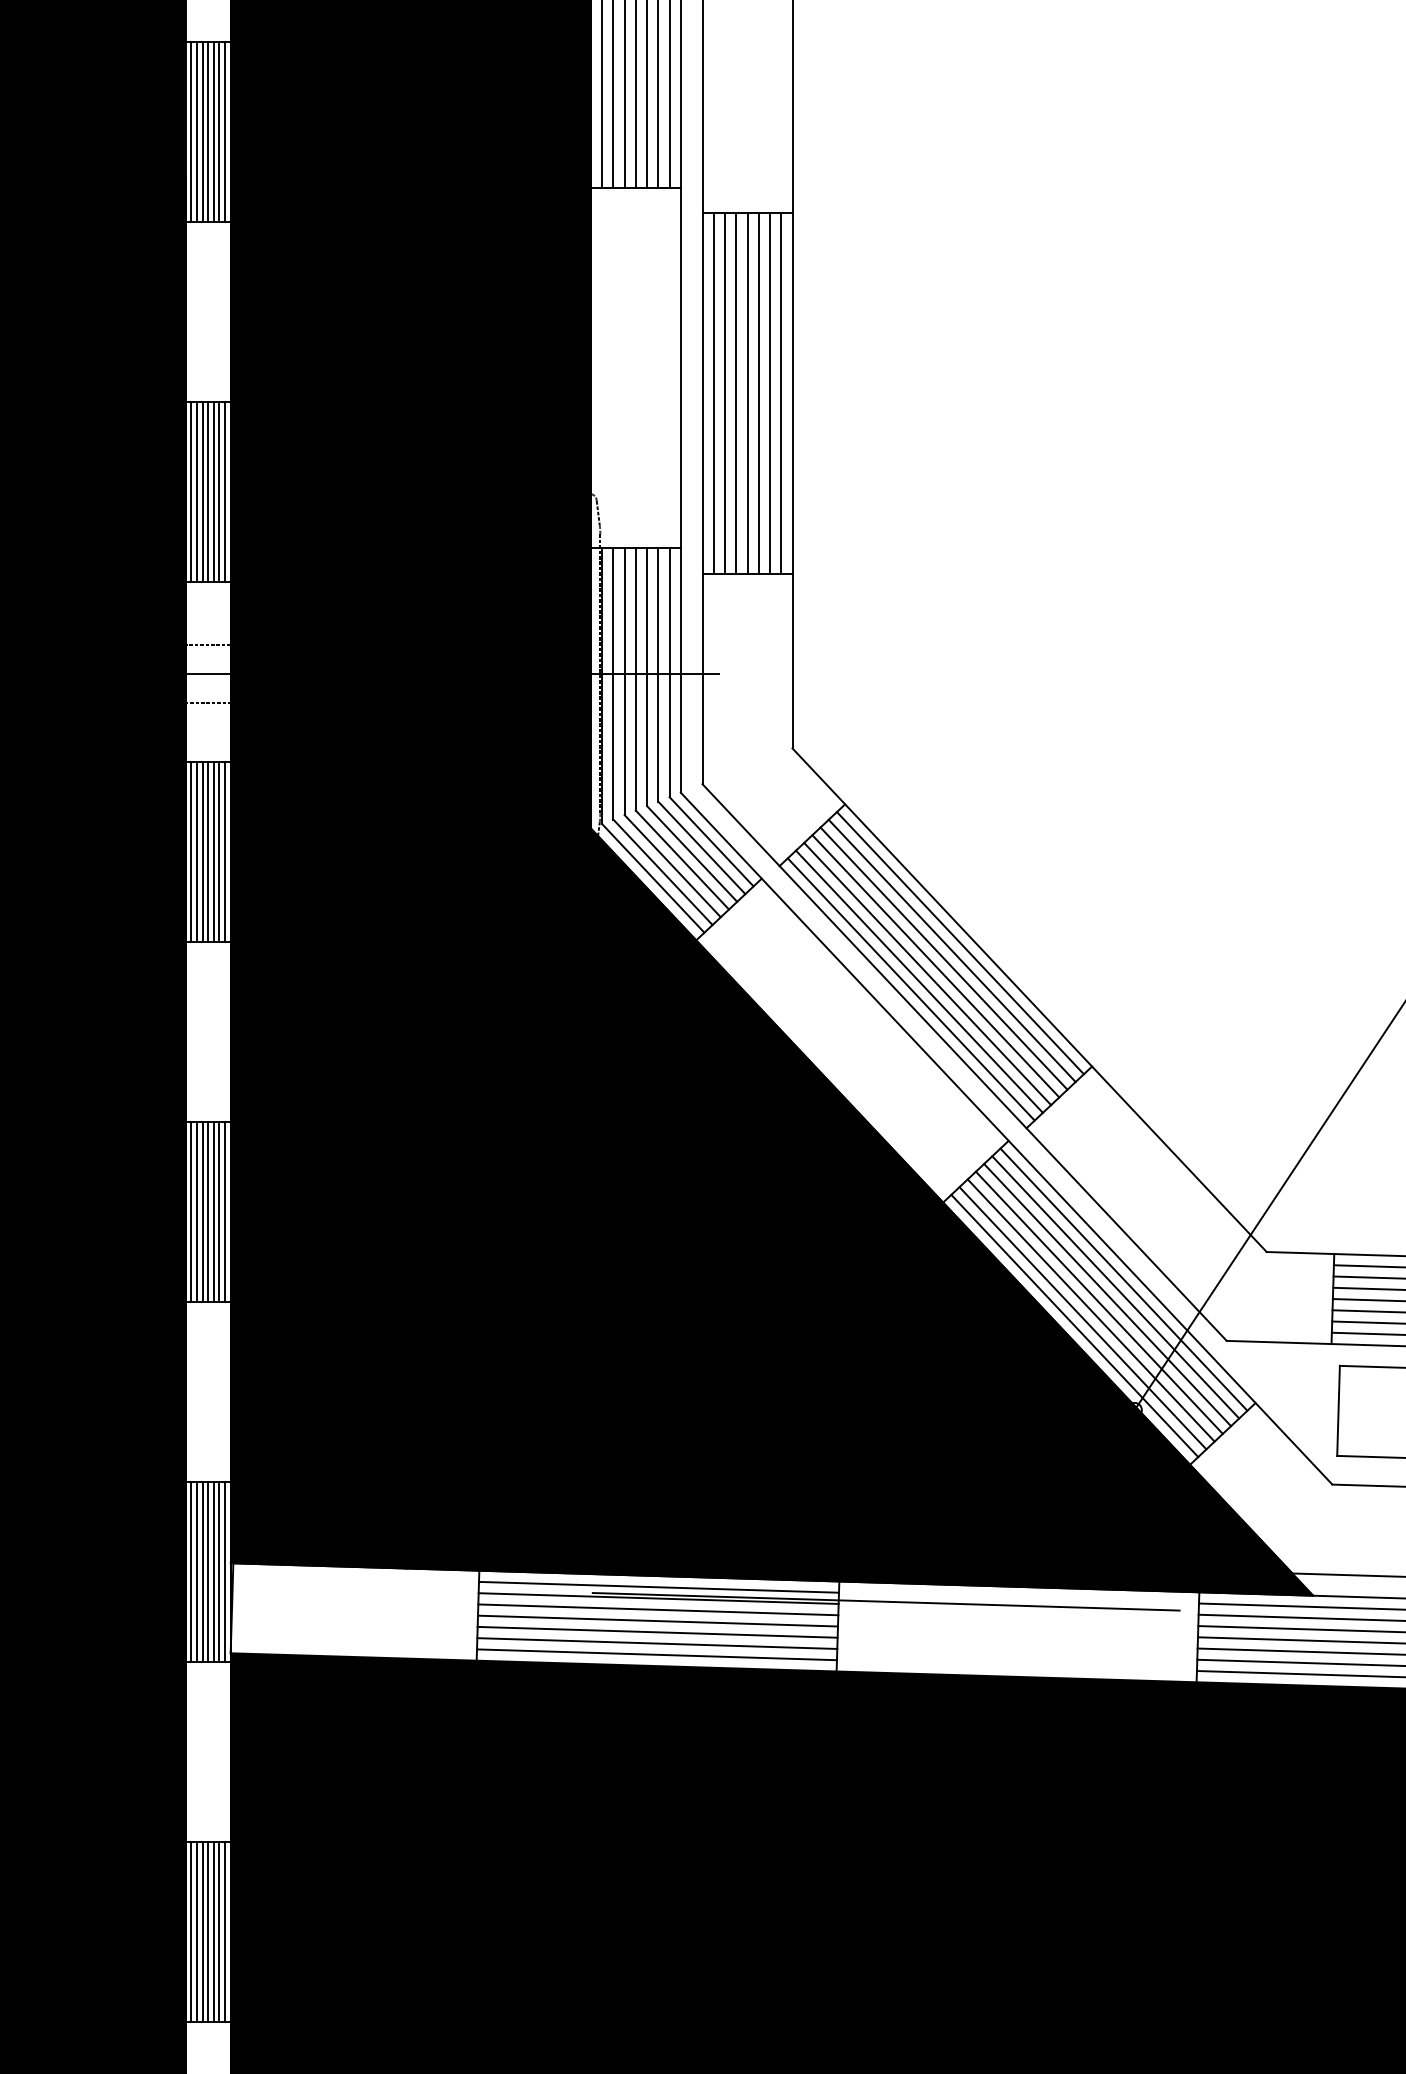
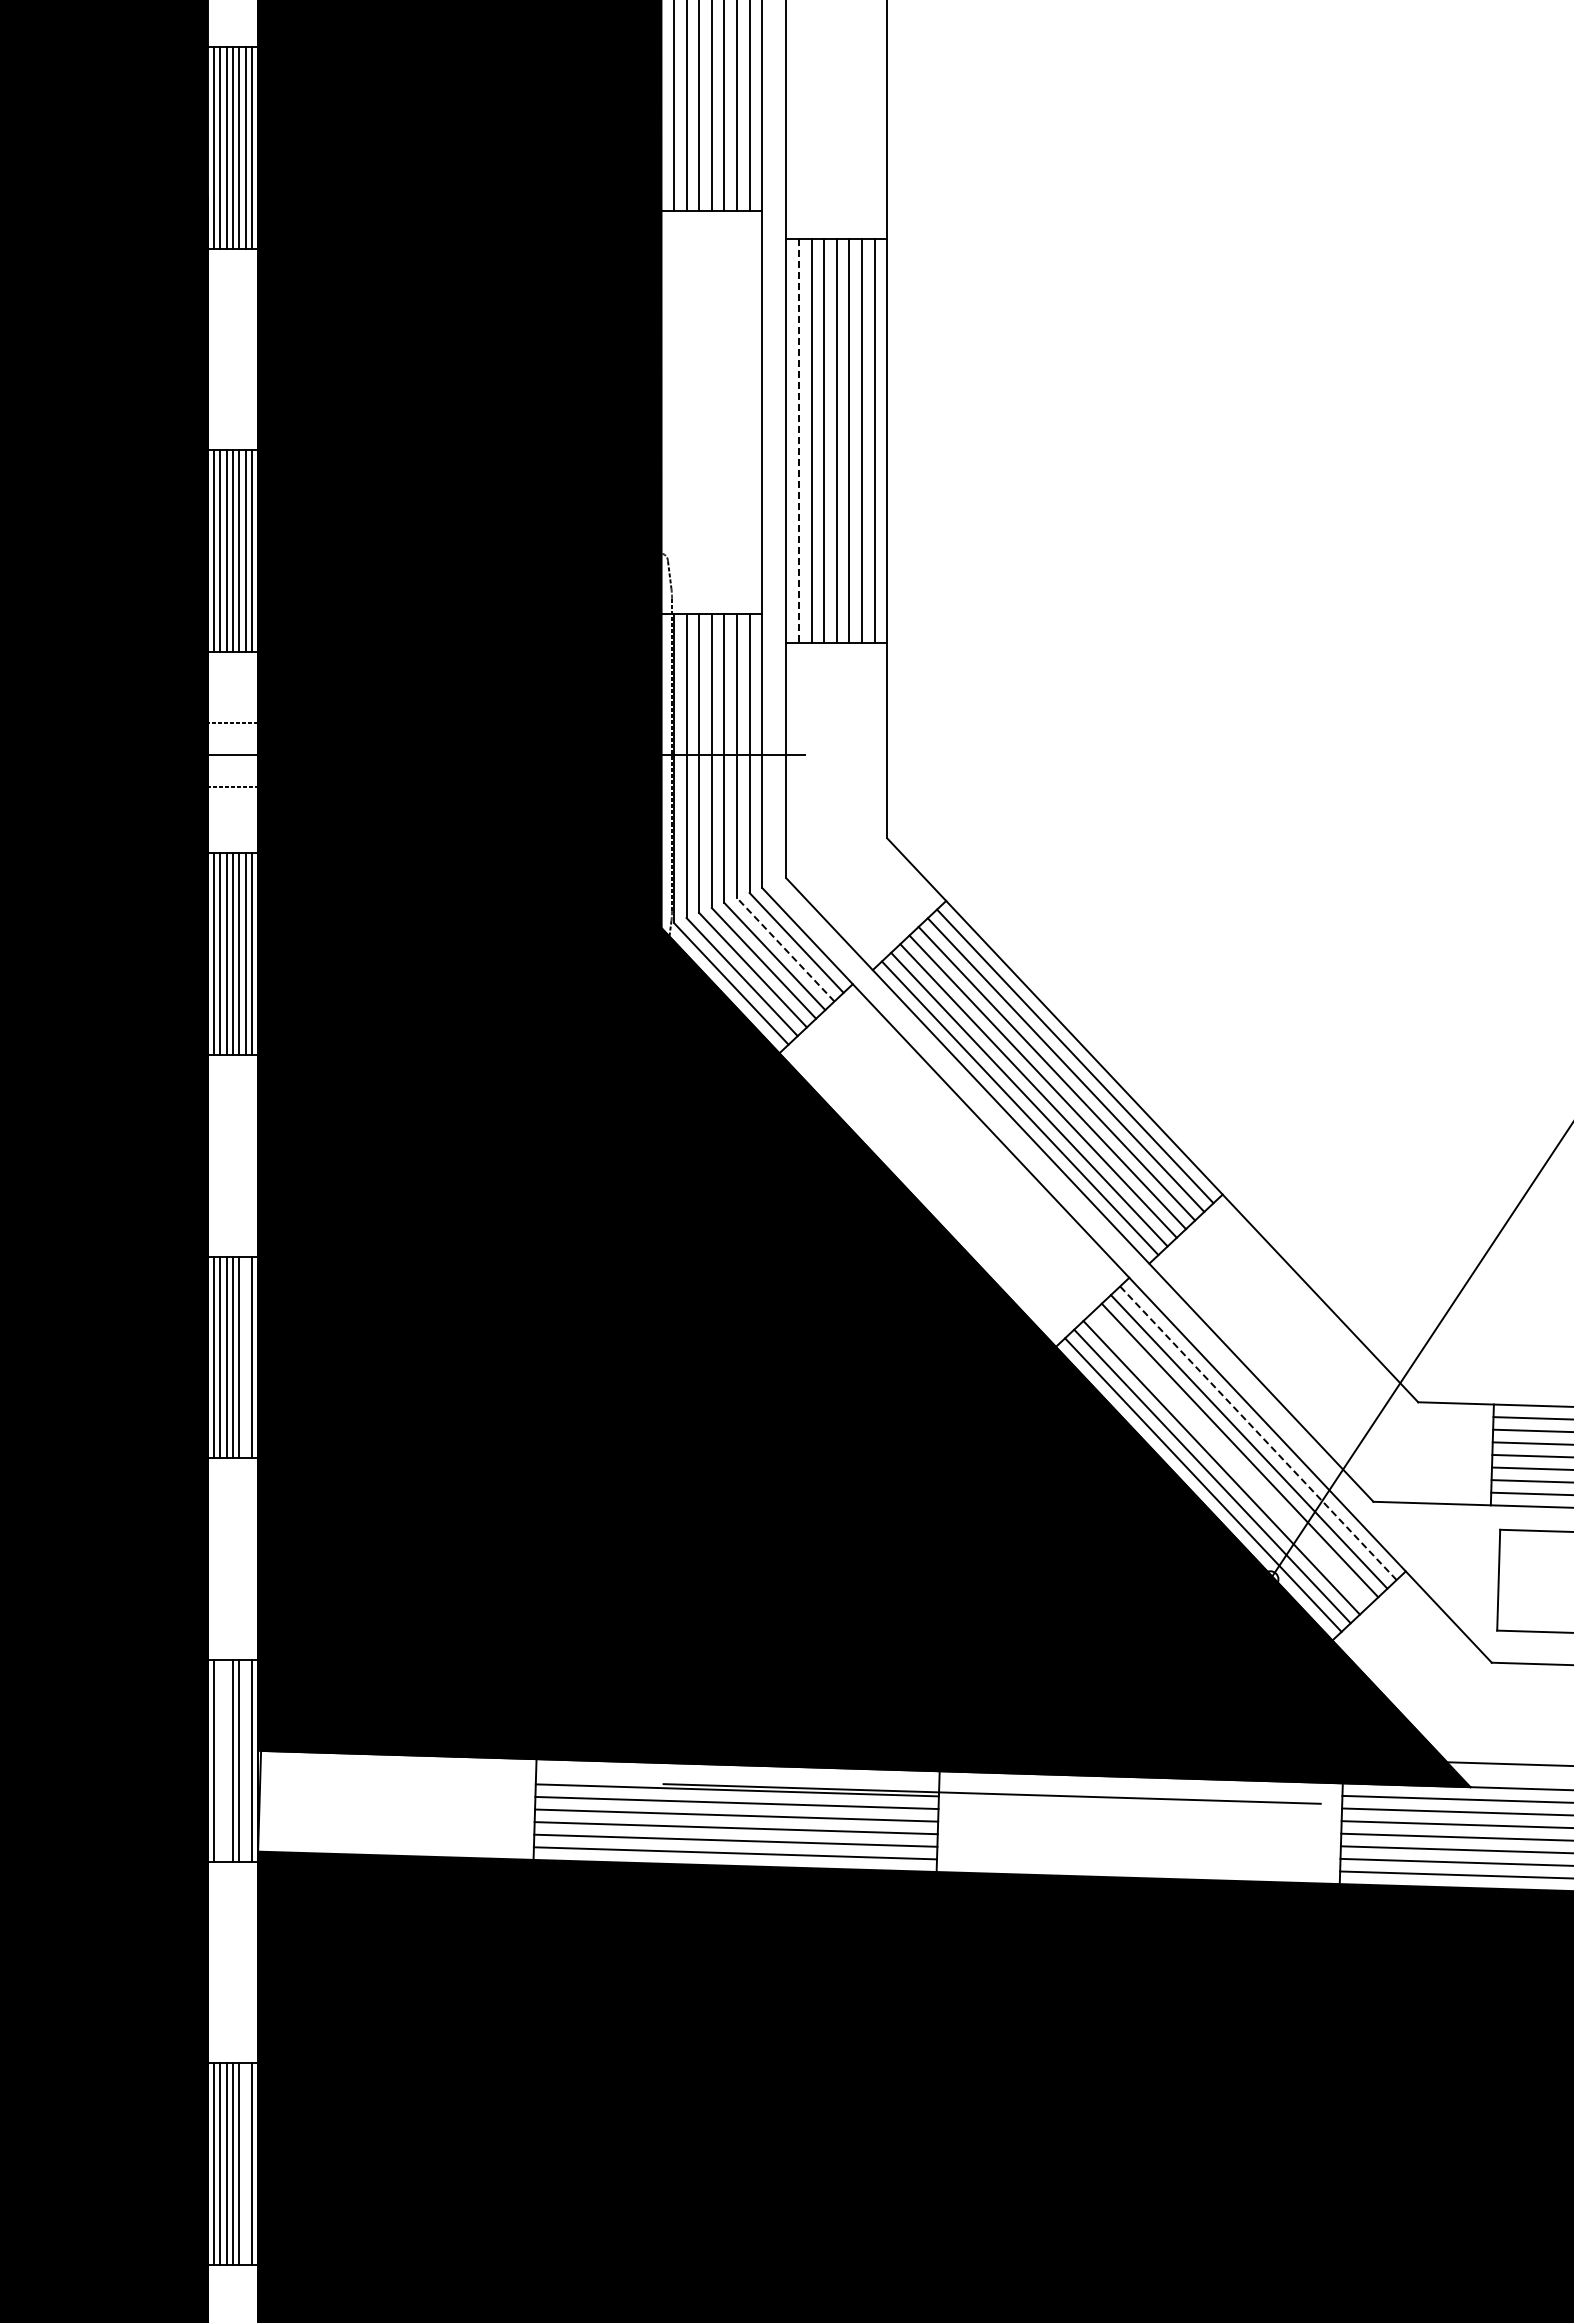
line: (714, 393) -> (799, 440), solid -> dashed
line: (701, 847) -> (785, 949), solid -> dashed
line: (219, 1212) -> (245, 1357), removed
line: (1124, 1279) -> (1258, 1433), solid -> dashed
line: (1099, 1302) -> (1230, 1458), removed
line: (197, 1571) -> (220, 1760), removed
line: (202, 1571) -> (226, 1760), removed
line: (219, 1571) -> (245, 1760), removed
line: (658, 1587) -> (737, 1777), removed
line: (219, 1932) -> (245, 2164), removed

